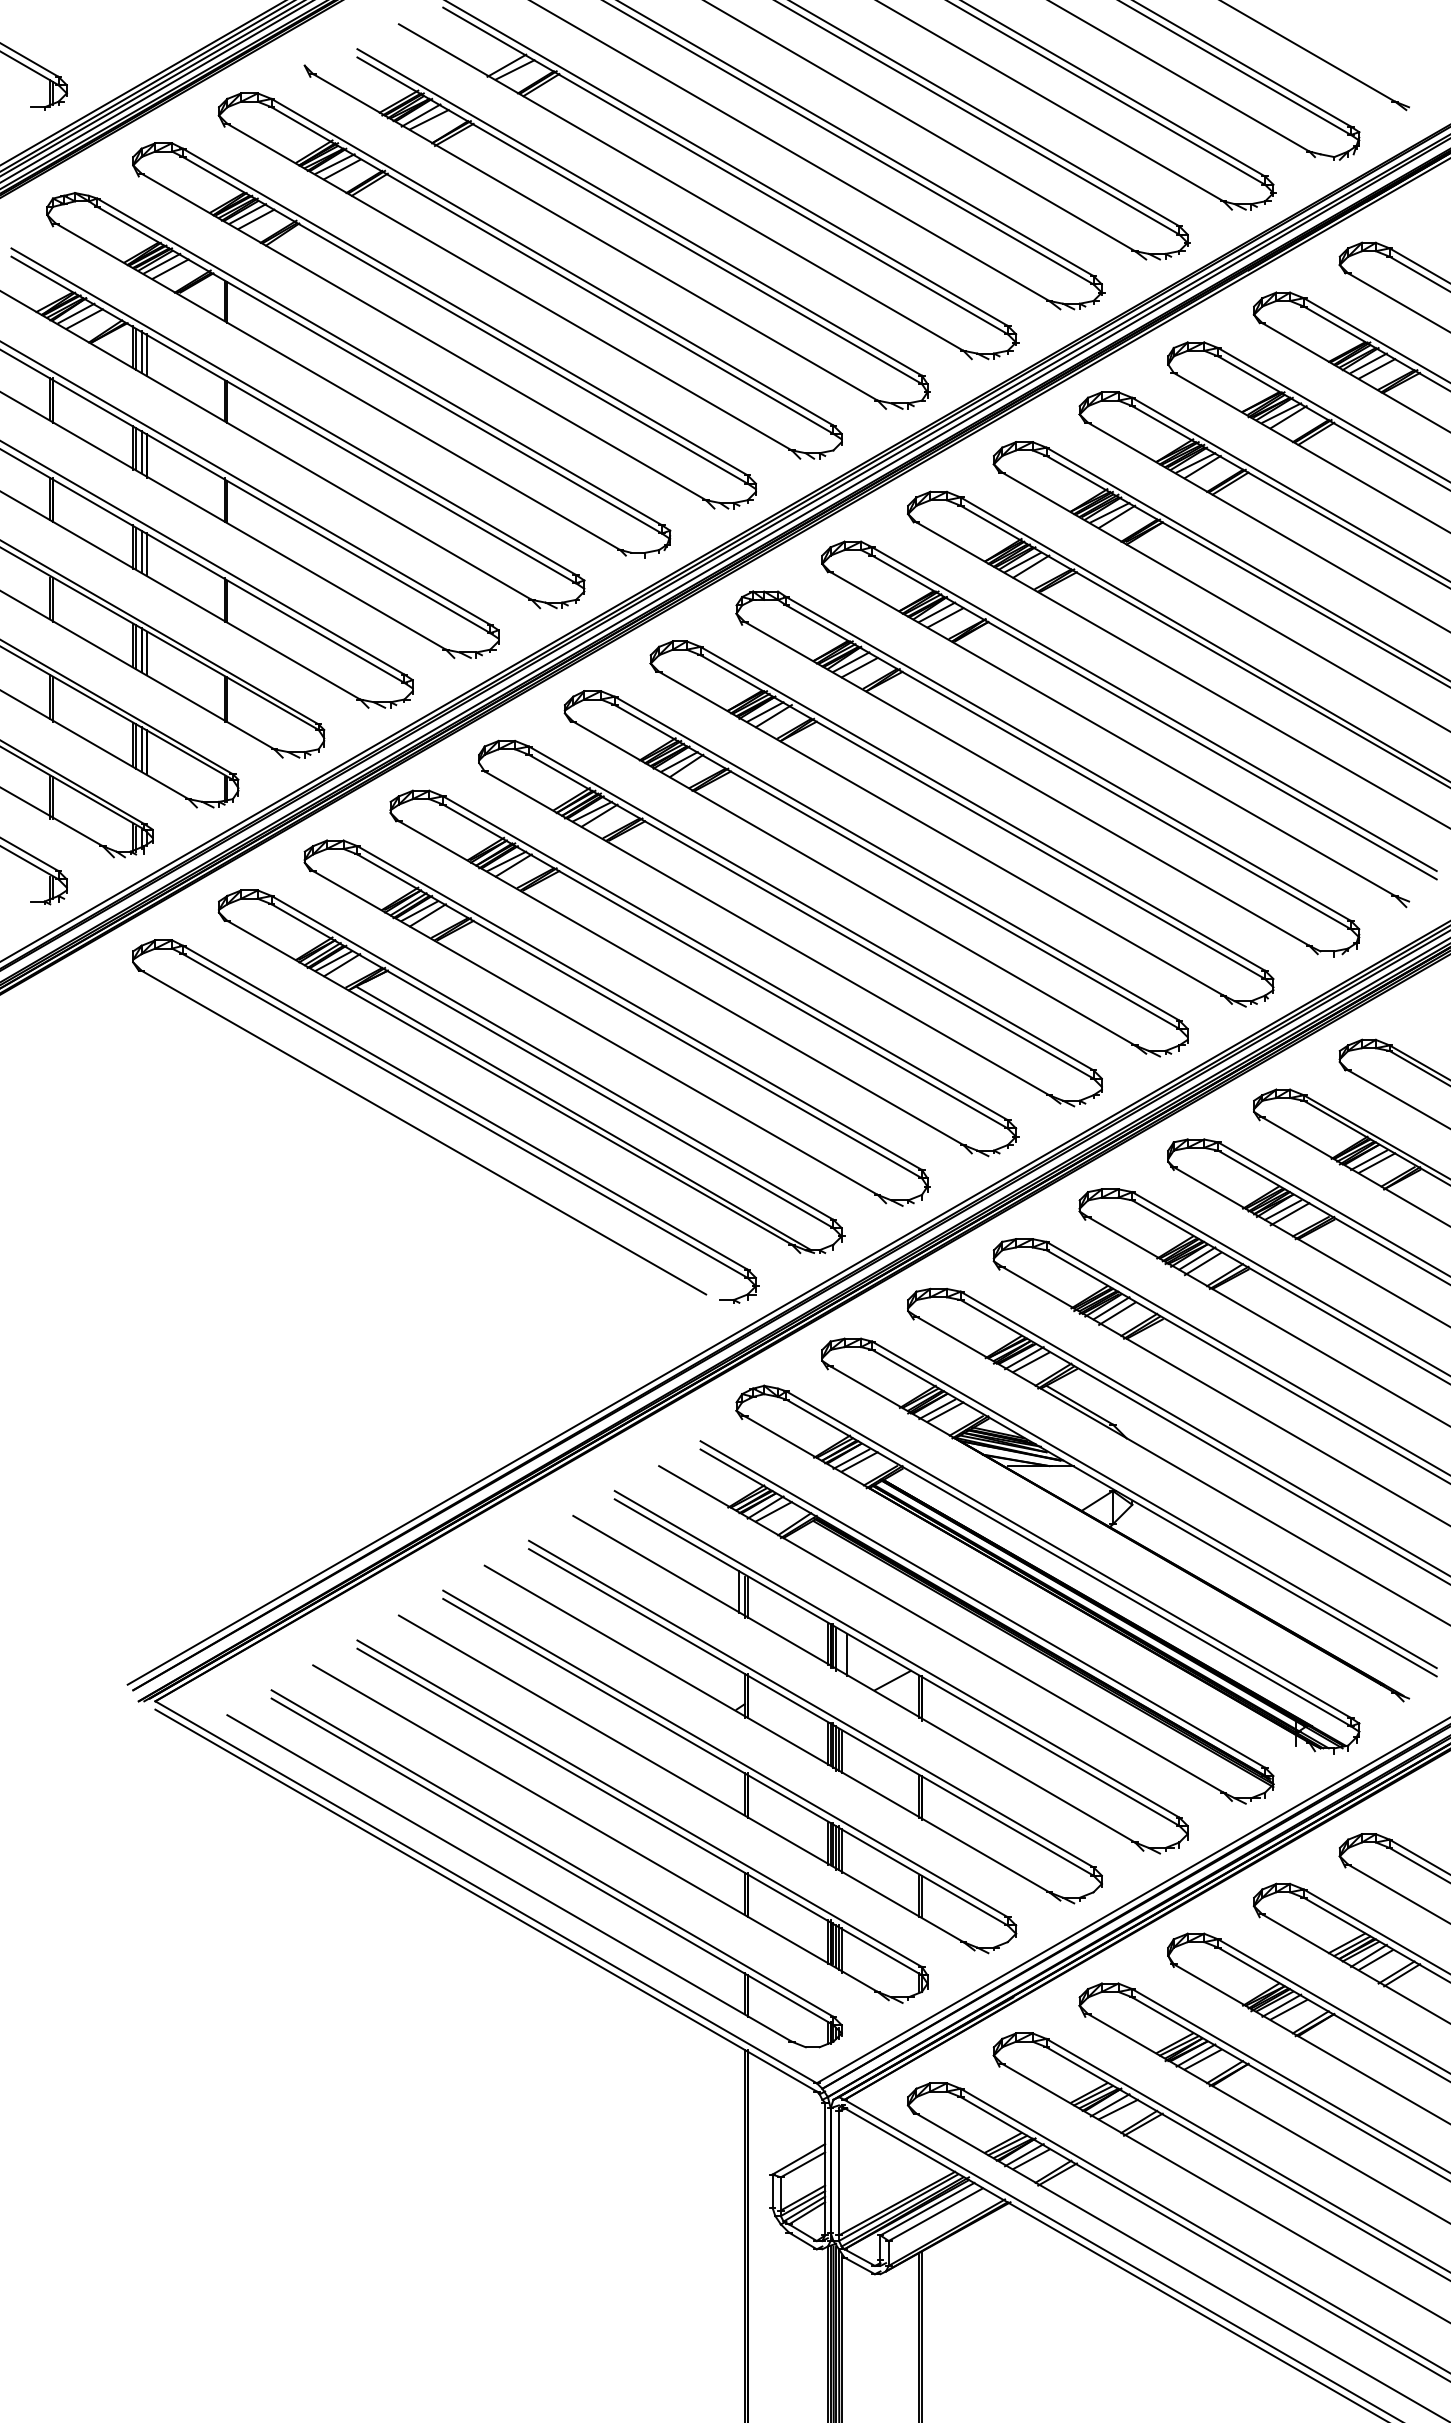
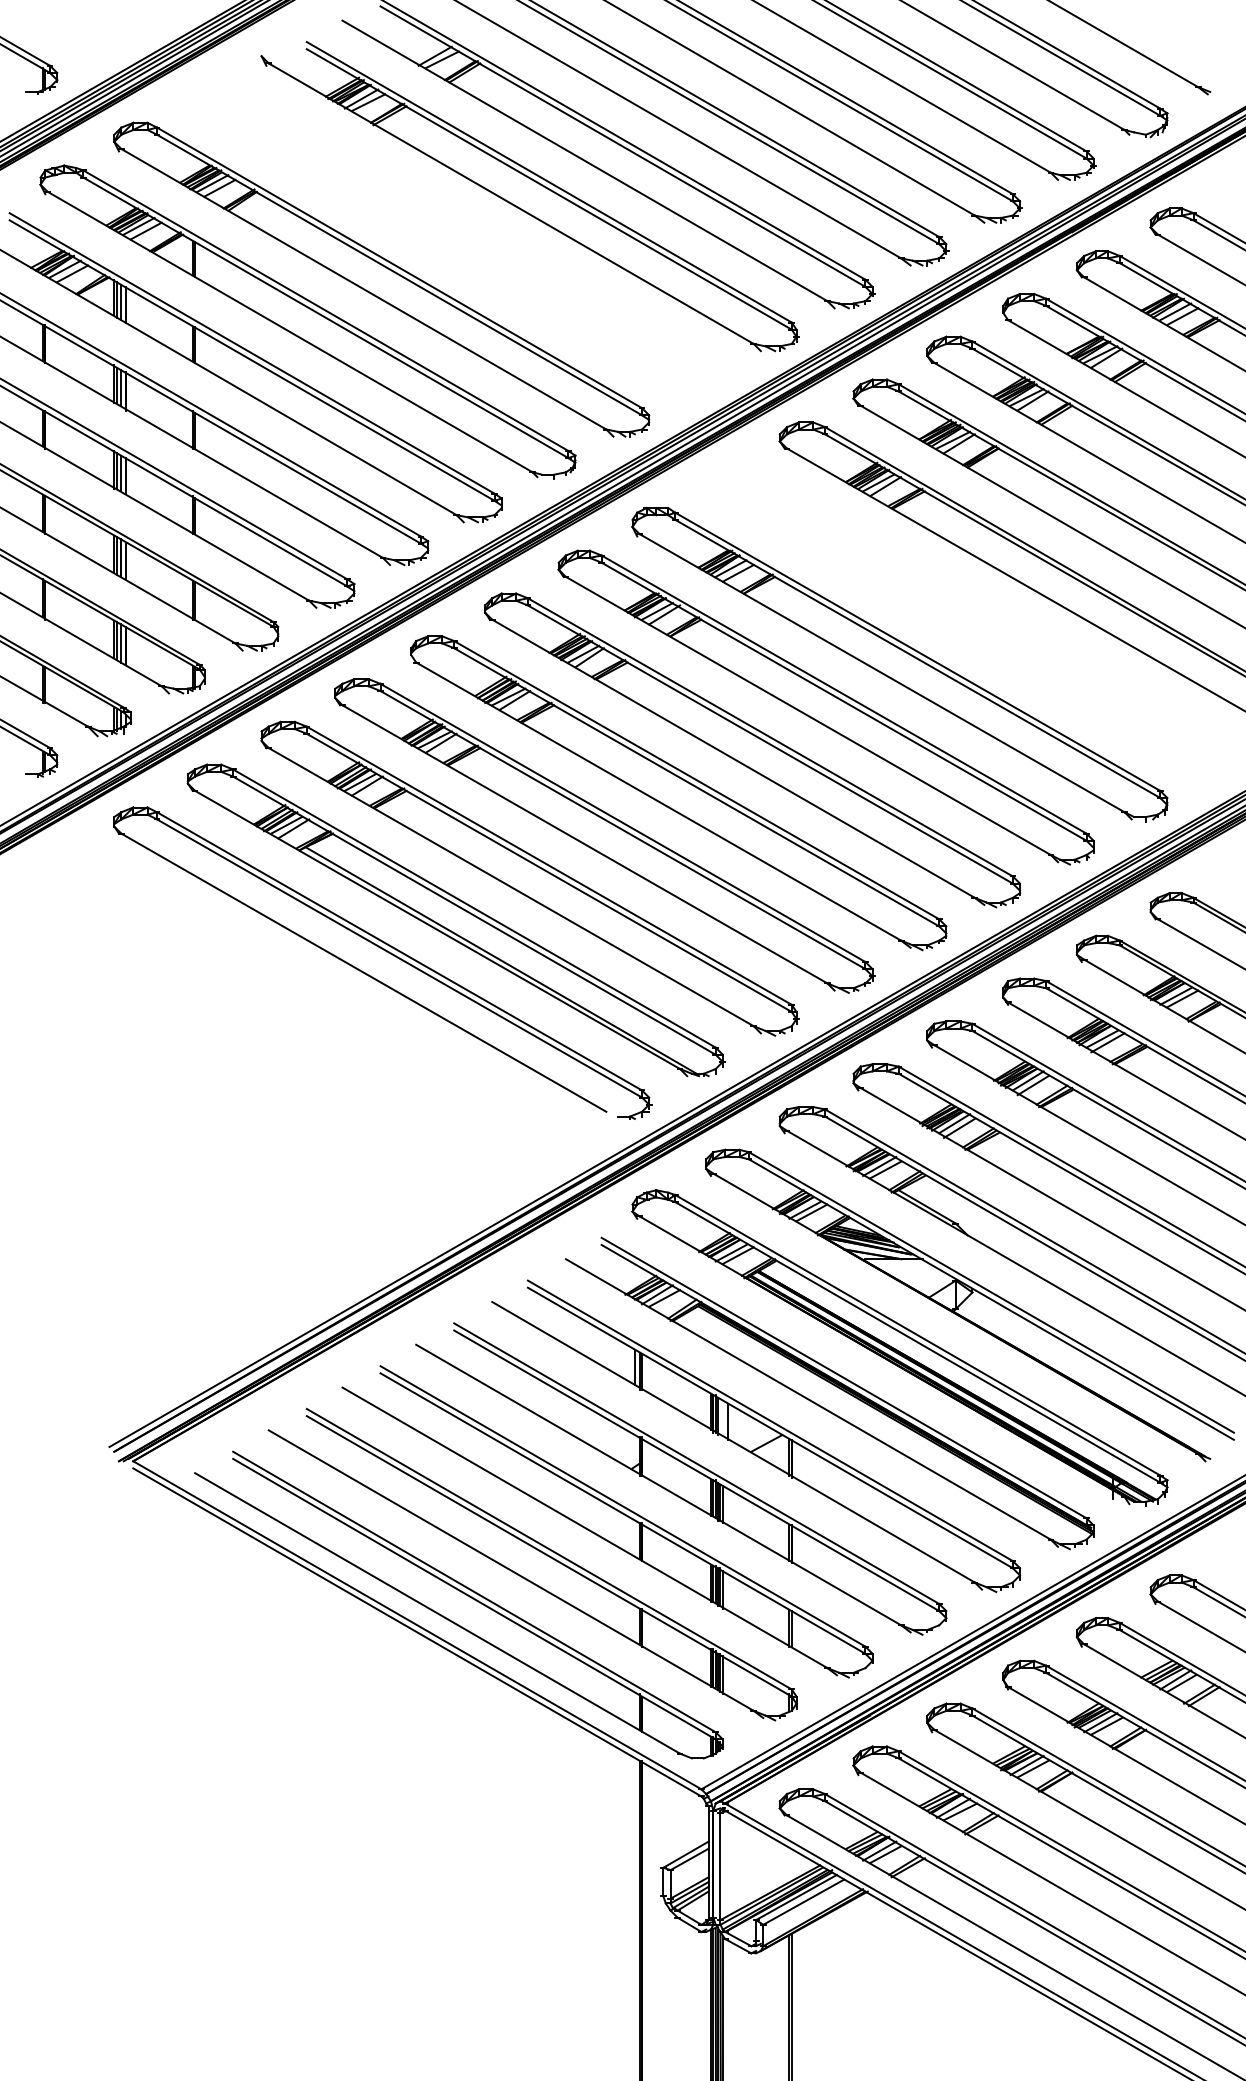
part: (529, 275) -> (454, 236), removed
part: (1121, 737) -> (963, 633), removed

